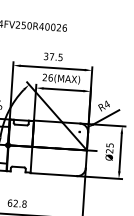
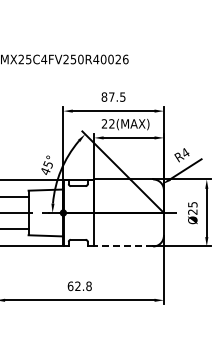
text: (46, 56) -> (104, 96), 37.5 -> 87.5
text: (50, 77) -> (111, 123), 26(MAX) -> 22(MAX)
line: (53, 174) -> (123, 246), solid -> dashed

